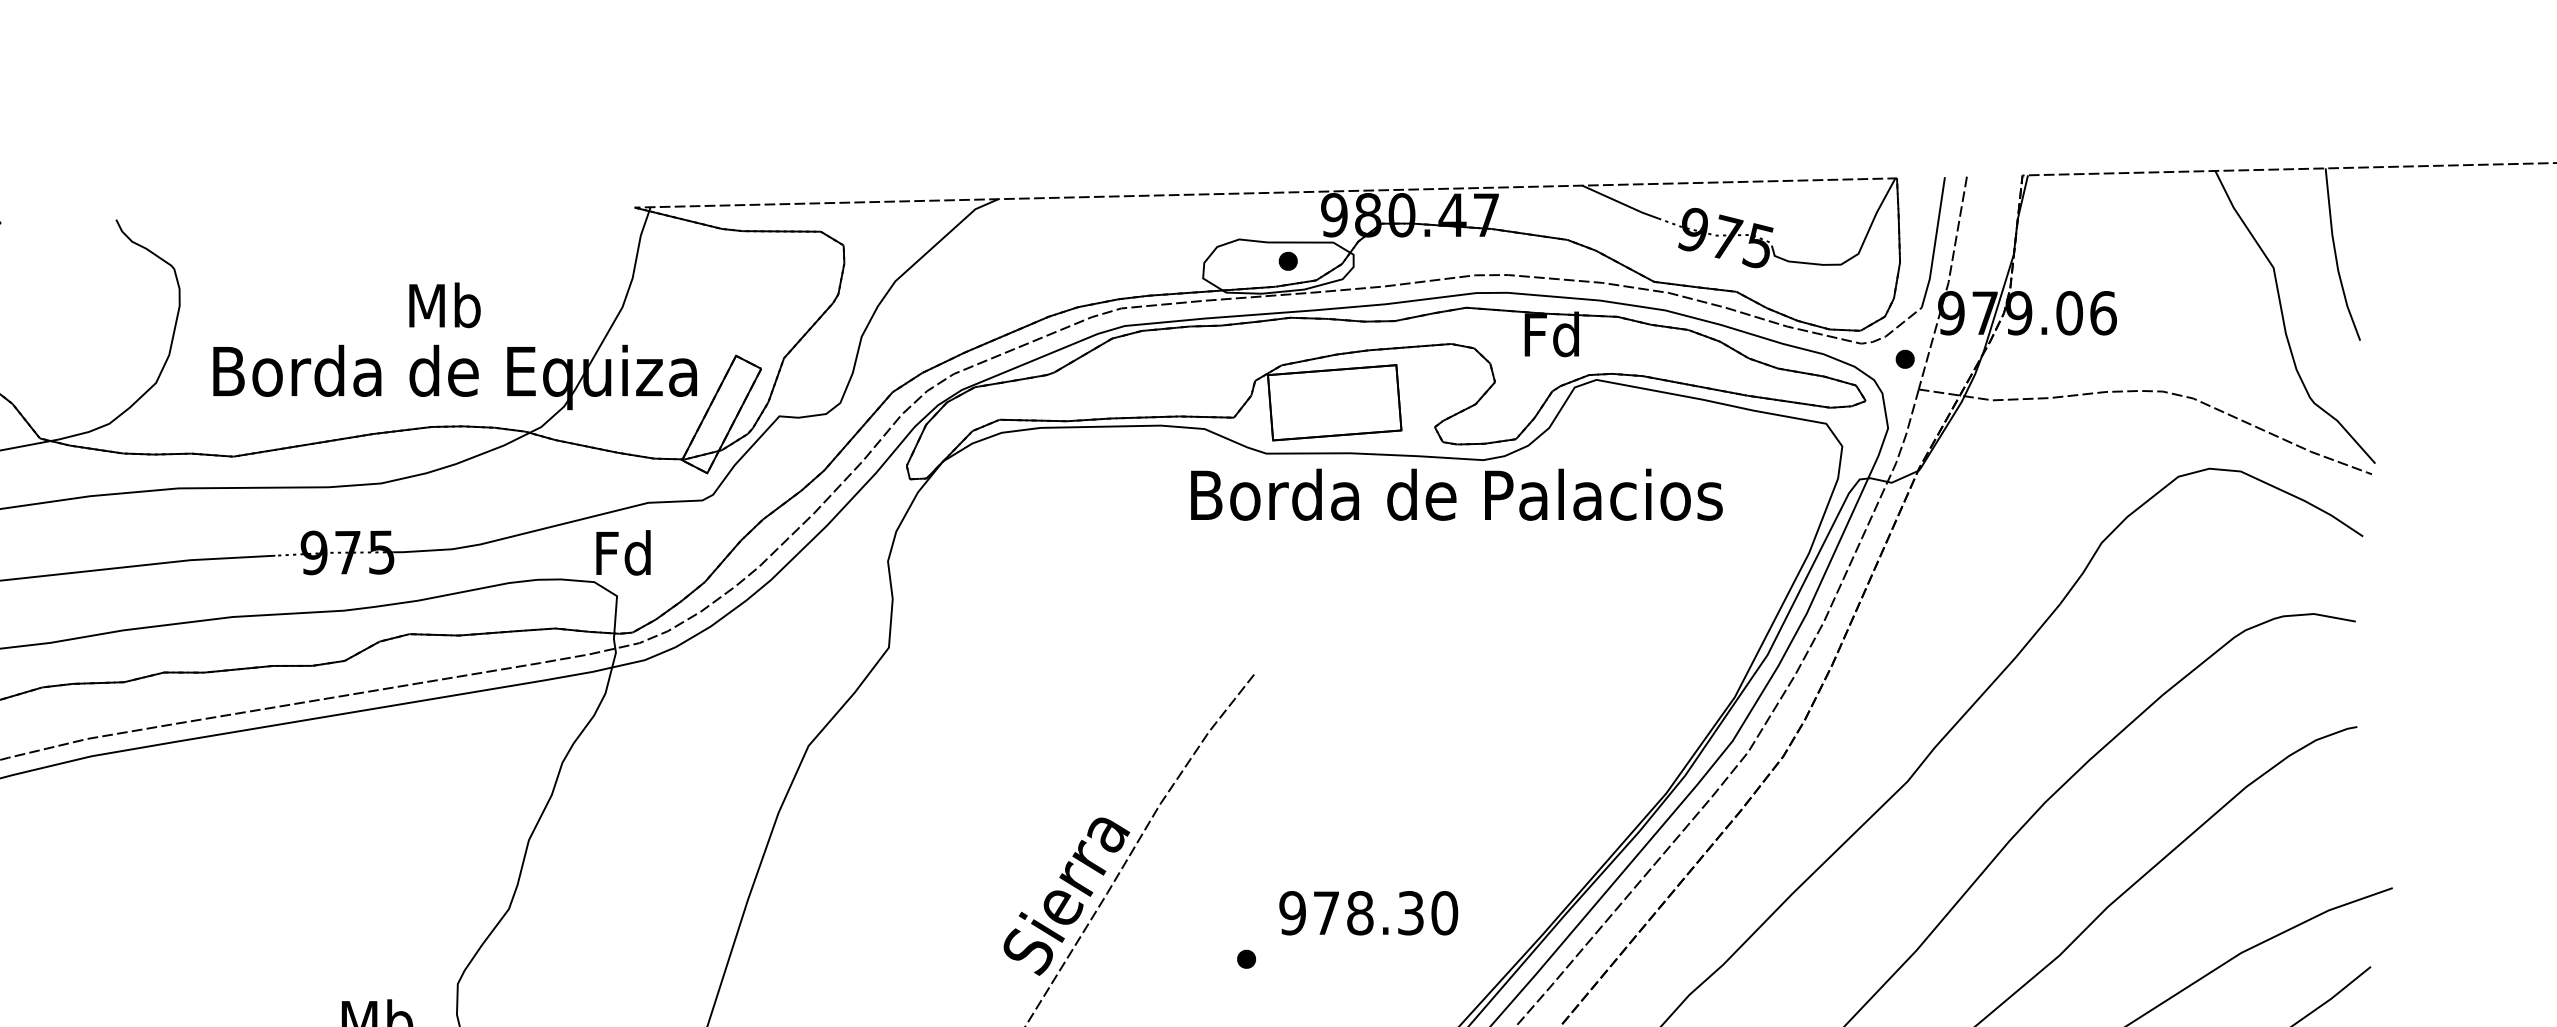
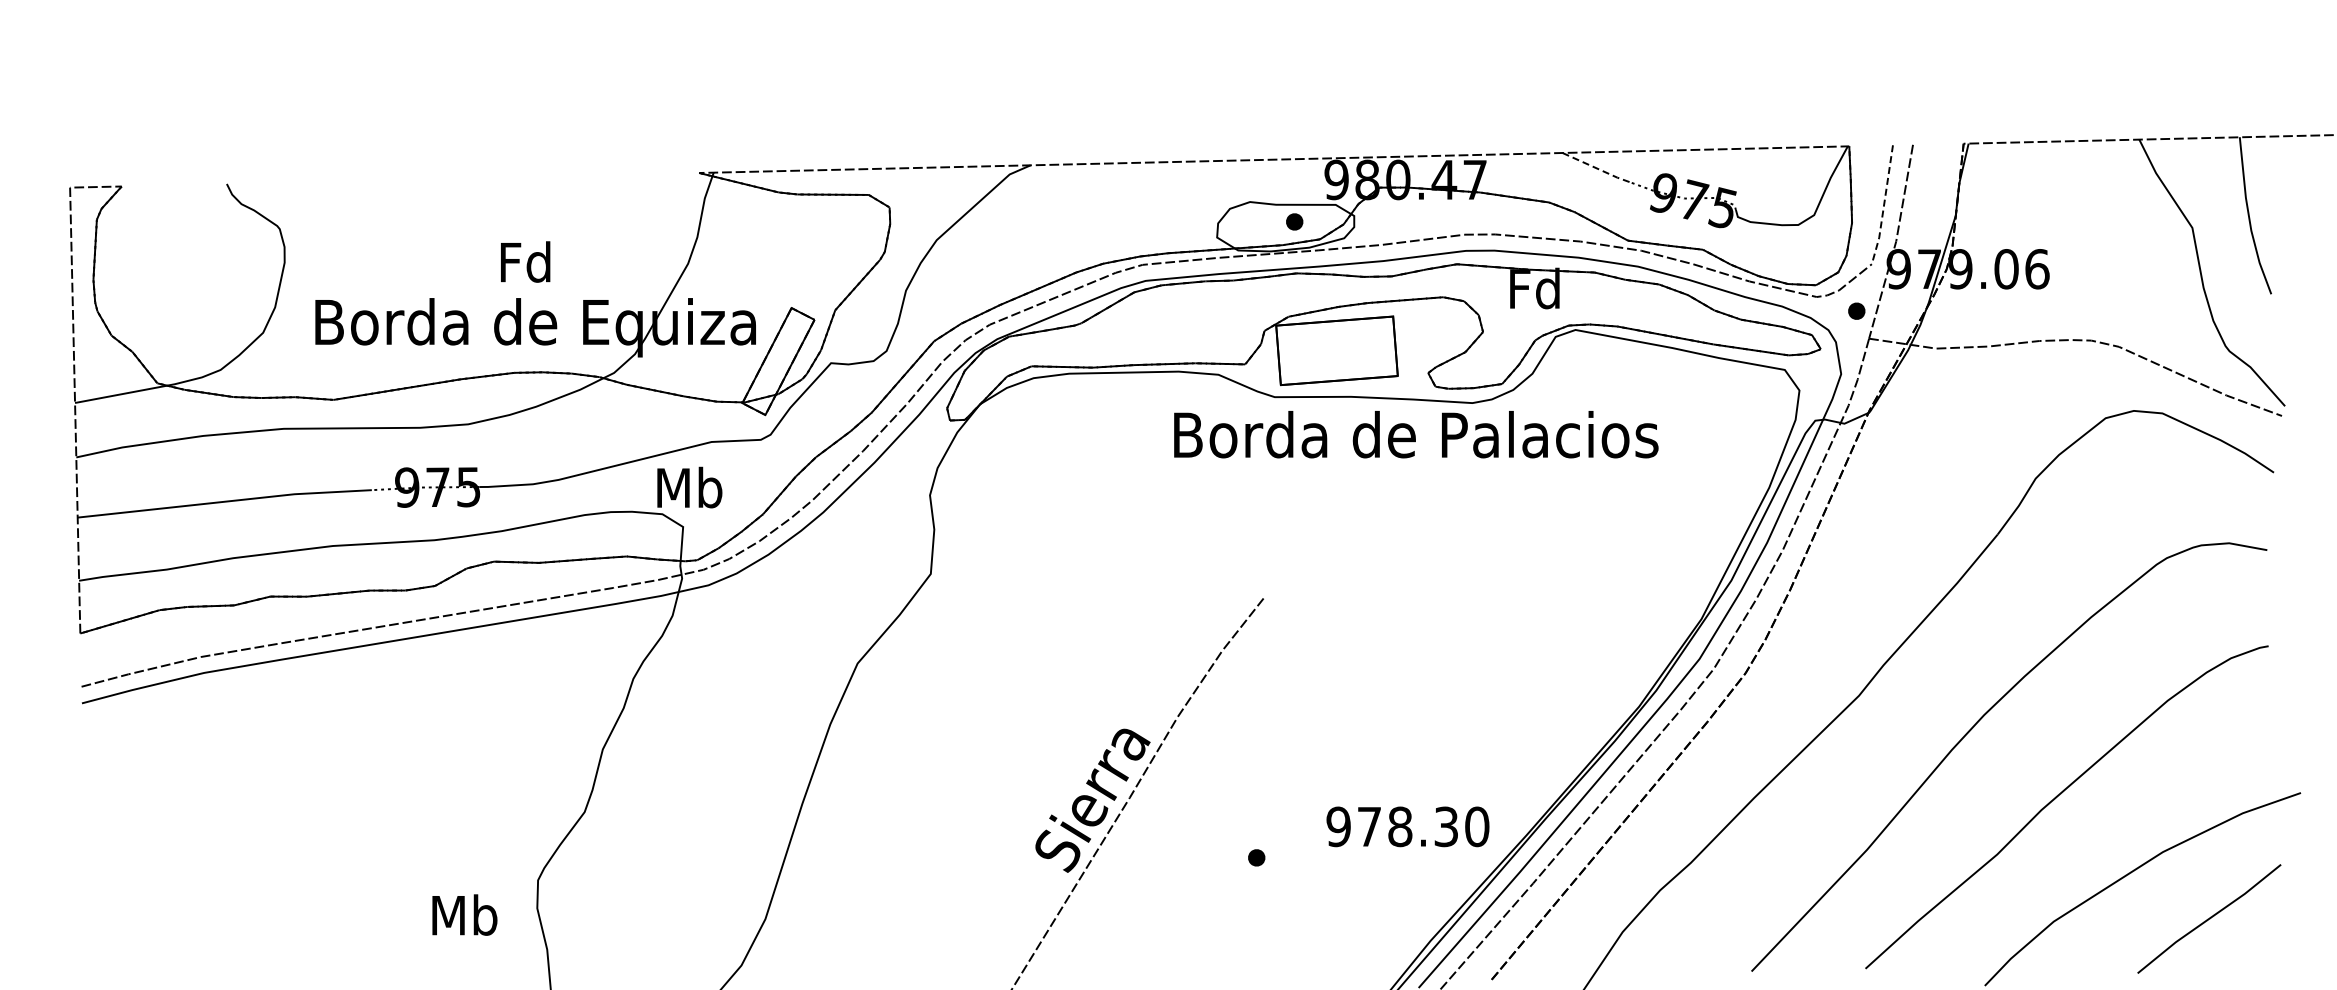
line: (1620, 202) -> (1597, 168), solid -> dashed
line: (1934, 244) -> (1883, 206), solid -> dashed
text: (445, 304) -> (526, 261), Mb -> Fd
text: (1457, 494) -> (1416, 434), moved
text: (624, 552) -> (689, 487), Fd -> Mb
text: (1368, 912) -> (1407, 826), moved

